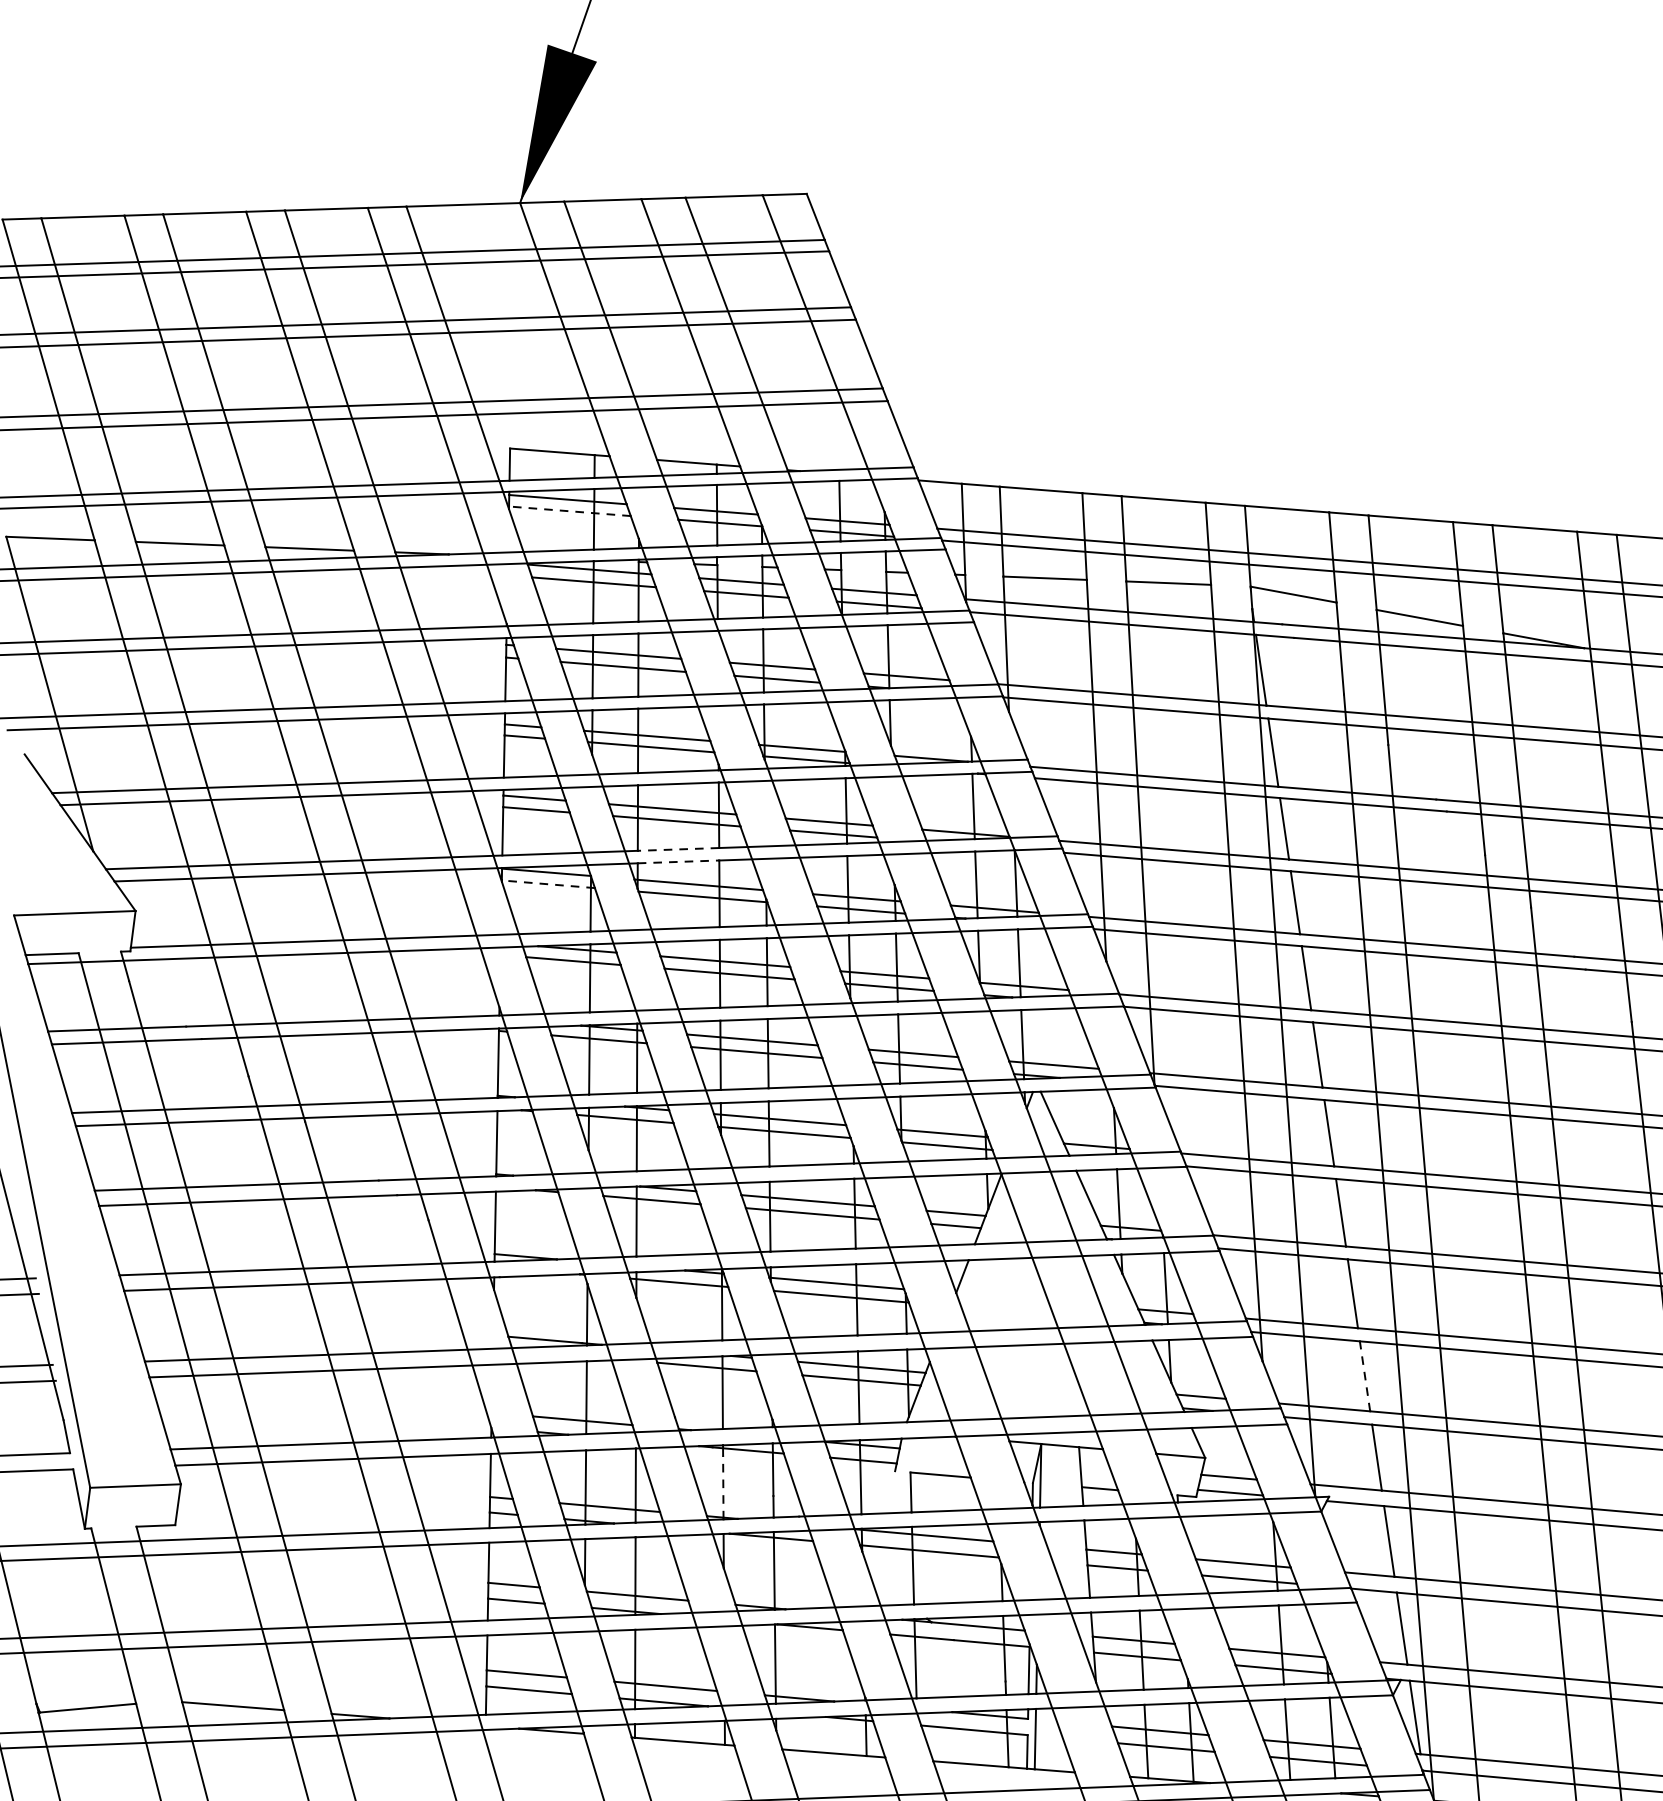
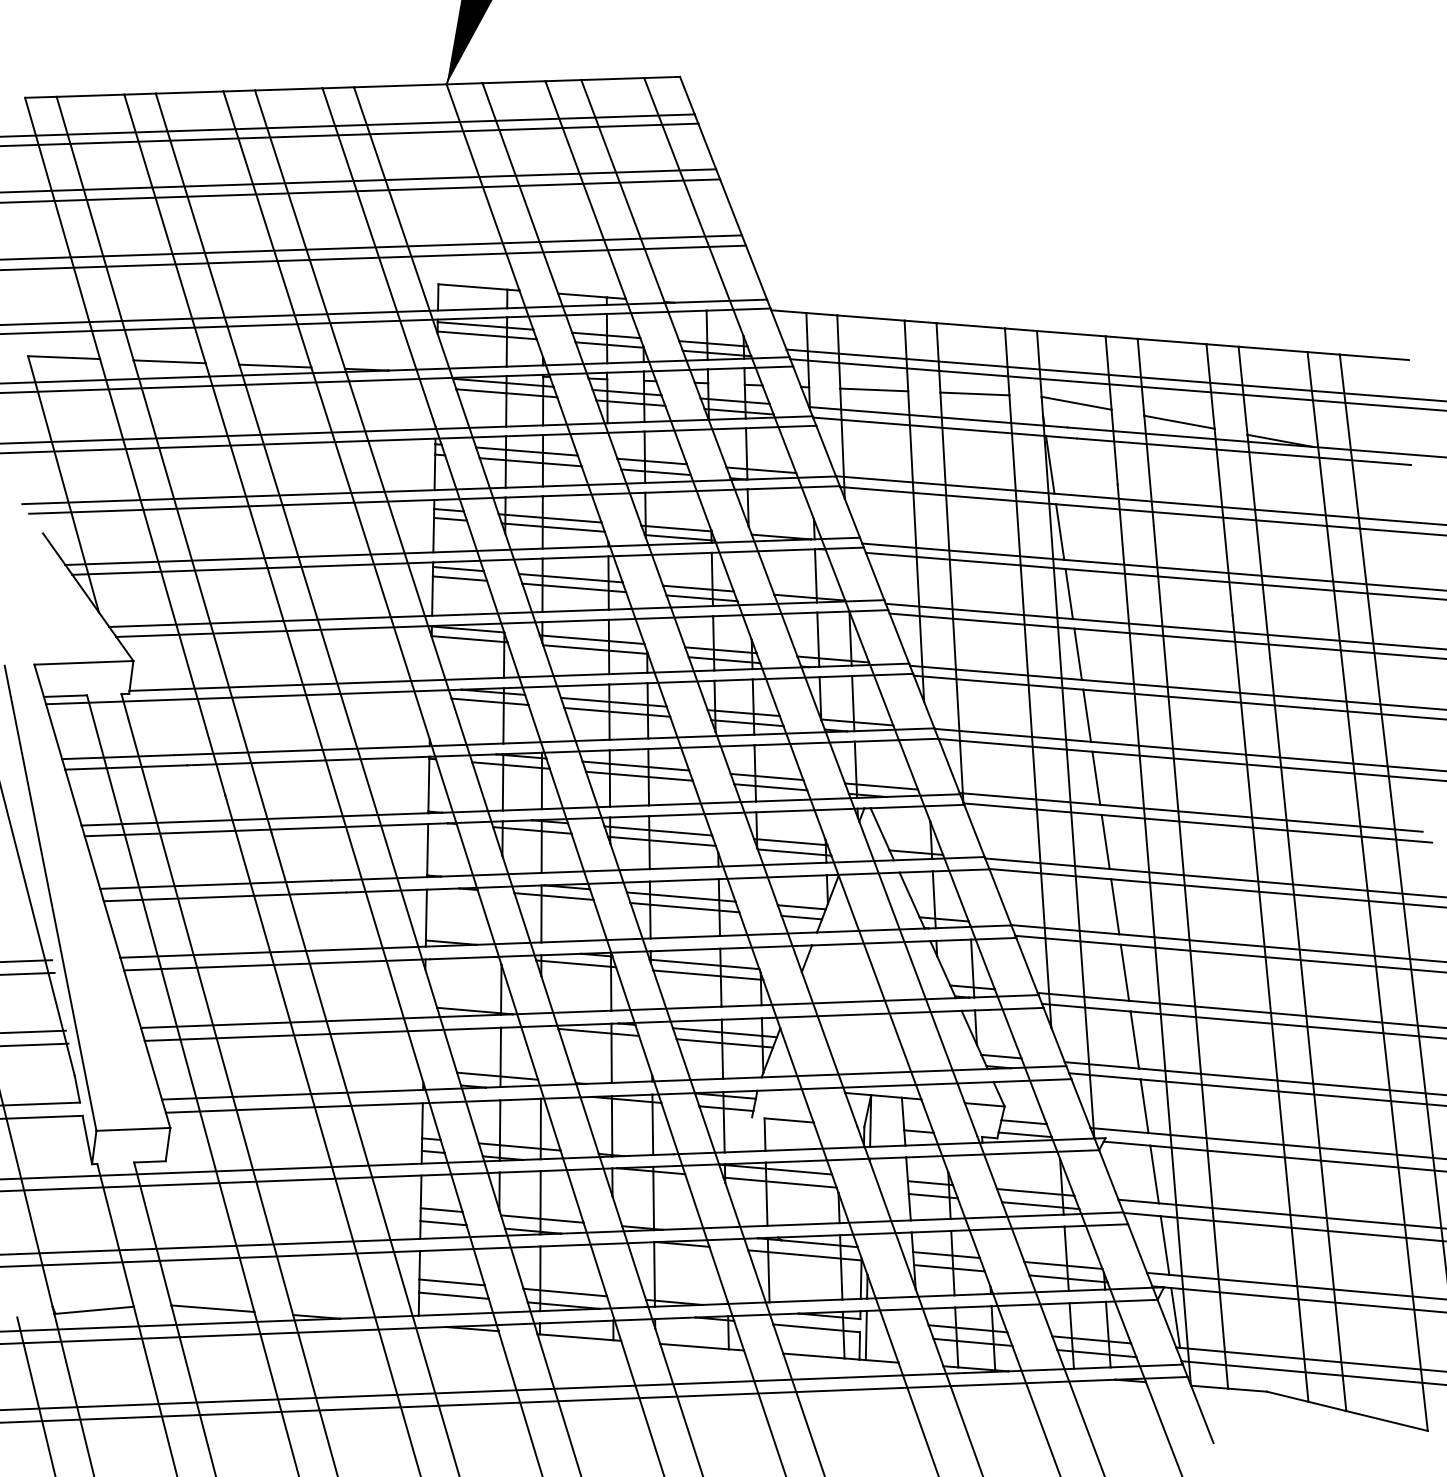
line: (570, 511) -> (487, 335), dashed -> solid
line: (678, 848) -> (575, 610), dashed -> solid
line: (679, 862) -> (576, 621), dashed -> solid
line: (548, 884) -> (469, 639), dashed -> solid
line: (1364, 1376) -> (1134, 1040), dashed -> solid
line: (723, 1487) -> (612, 1130), dashed -> solid

